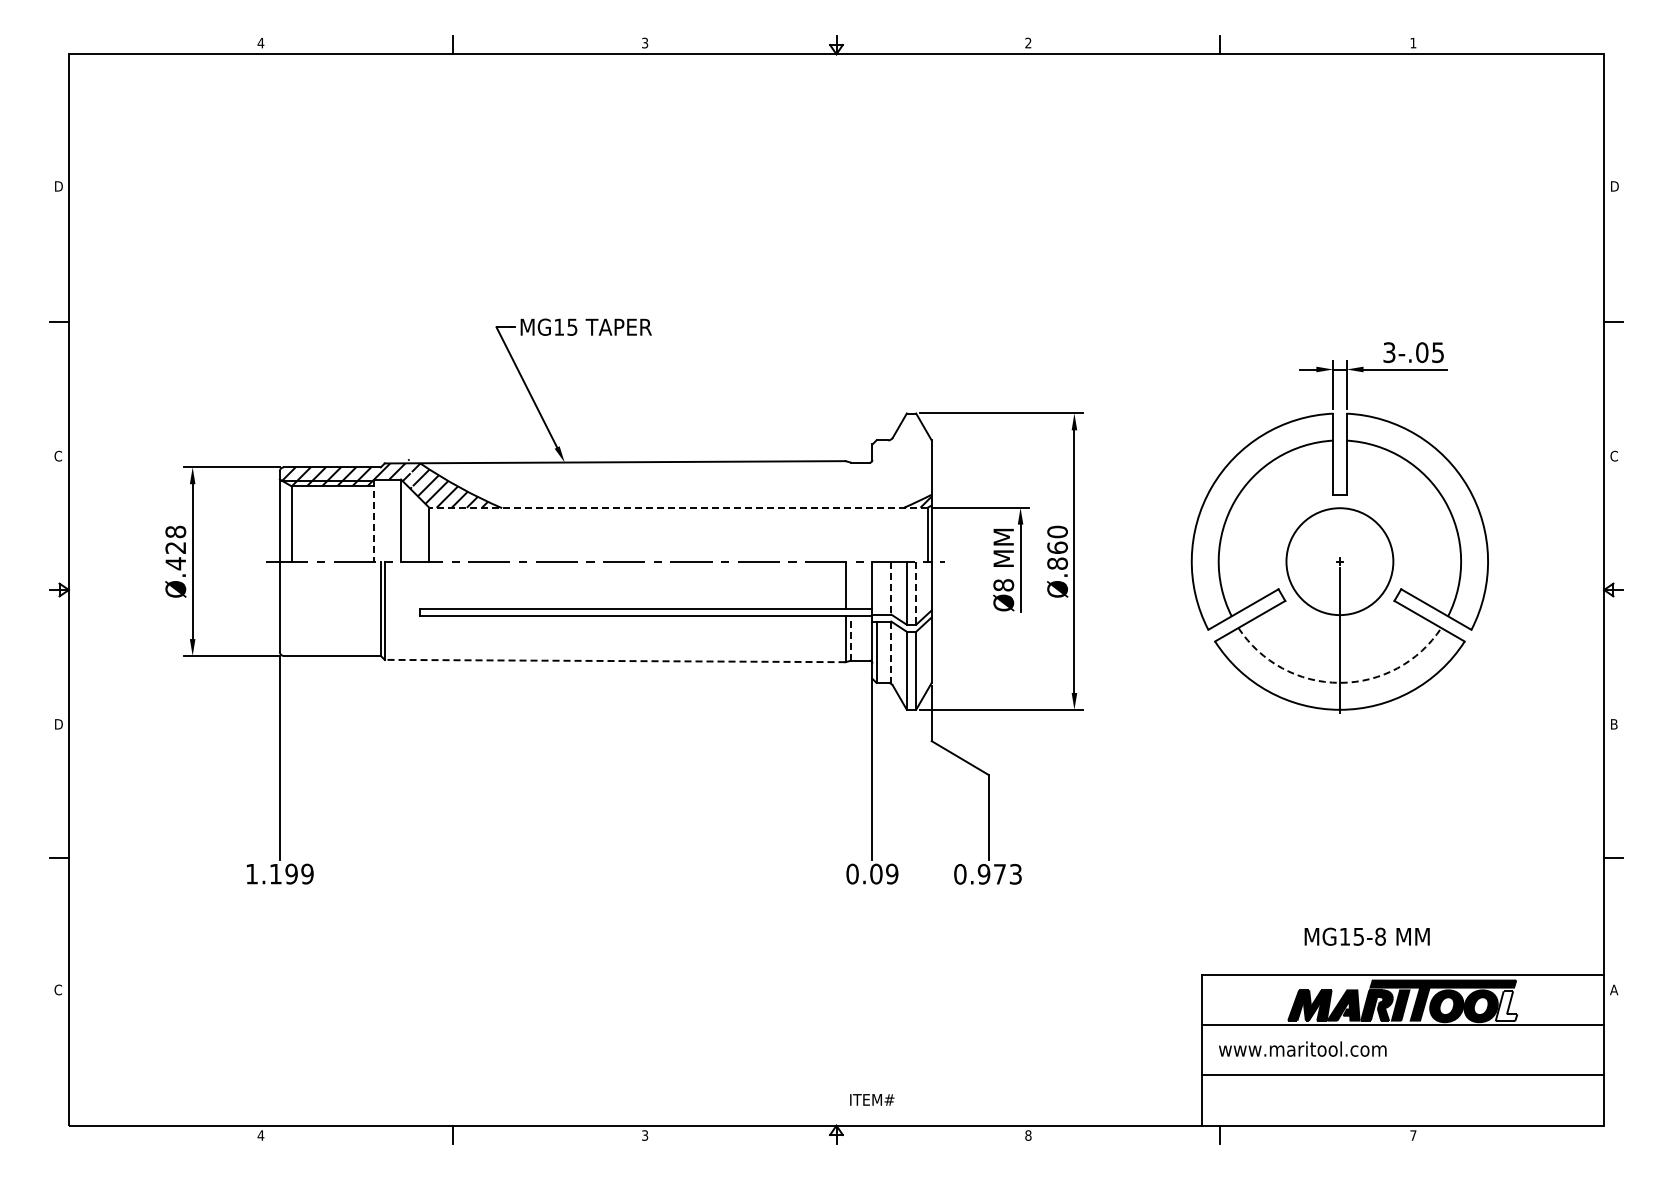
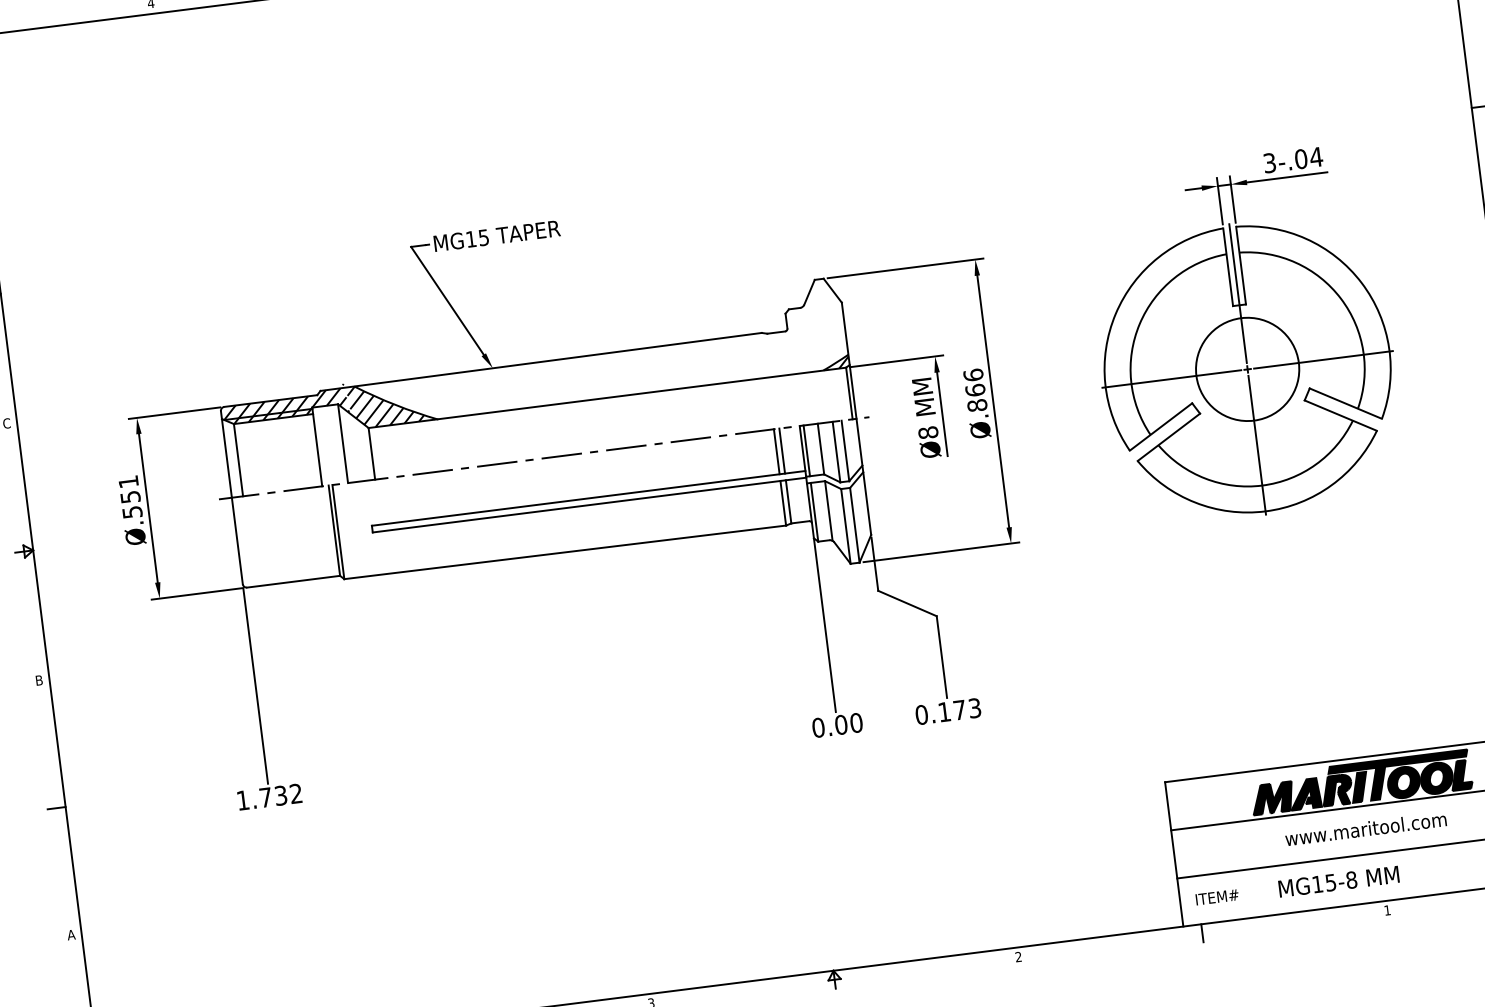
text: (1437, 352) -> (1315, 157), 3-.05 -> 3-.04
line: (1339, 482) -> (1237, 293), added
line: (678, 507) -> (607, 397), dashed -> solid
line: (374, 521) -> (317, 447), dashed -> solid
text: (1057, 531) -> (973, 374), Ø.860 -> Ø.866
text: (175, 547) -> (130, 496), Ø.428 -> Ø.551
line: (1260, 561) -> (1171, 378), added
line: (1418, 561) -> (1322, 359), added
line: (851, 584) -> (782, 450), added
line: (876, 587) -> (806, 450), added
line: (891, 588) -> (821, 449), dashed -> solid
line: (916, 593) -> (845, 451), dashed -> solid
line: (851, 638) -> (788, 502), dashed -> solid
line: (891, 653) -> (829, 511), dashed -> solid
line: (614, 661) -> (564, 552), dashed -> solid
arc: (1339, 682) -> (1261, 485), dashed -> solid
text: (59, 724) -> (40, 680), D -> B
text: (291, 873) -> (280, 795), 1.199 -> 1.732
text: (983, 873) -> (943, 711), 0.973 -> 0.173
text: (892, 874) -> (856, 723), 0.09 -> 0.00
text: (1366, 936) -> (1338, 881), moved
text: (58, 989) -> (71, 934), C -> A
fill: (1506, 1006) -> (1461, 775), added
text: (1302, 1048) -> (1365, 828), moved
text: (872, 1099) -> (1217, 896), moved
text: (1028, 1135) -> (1018, 956), 8 -> 2
text: (1413, 1135) -> (1387, 910), 7 -> 1

